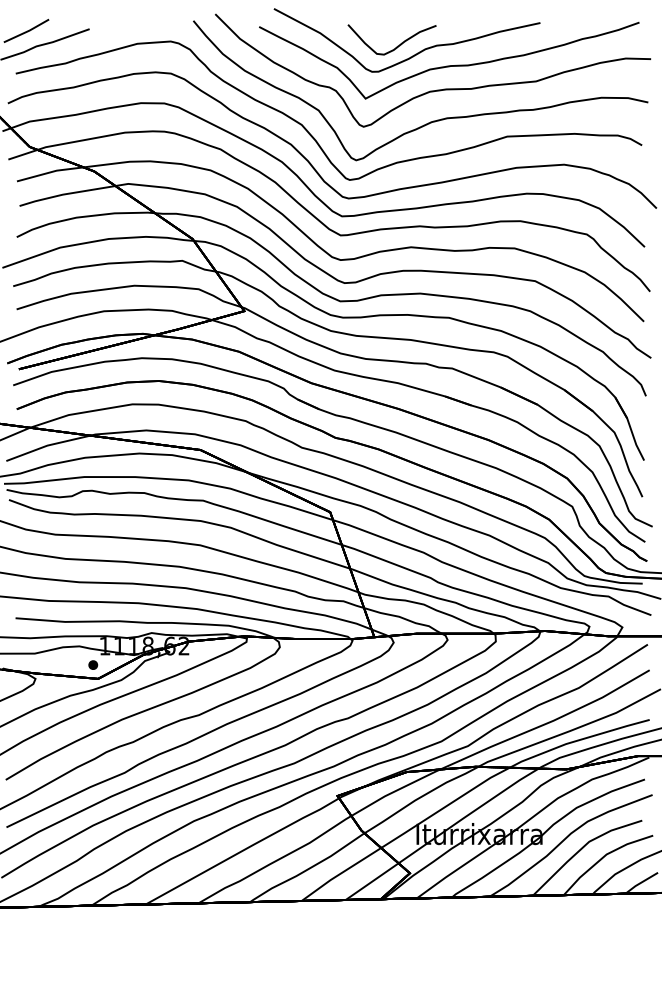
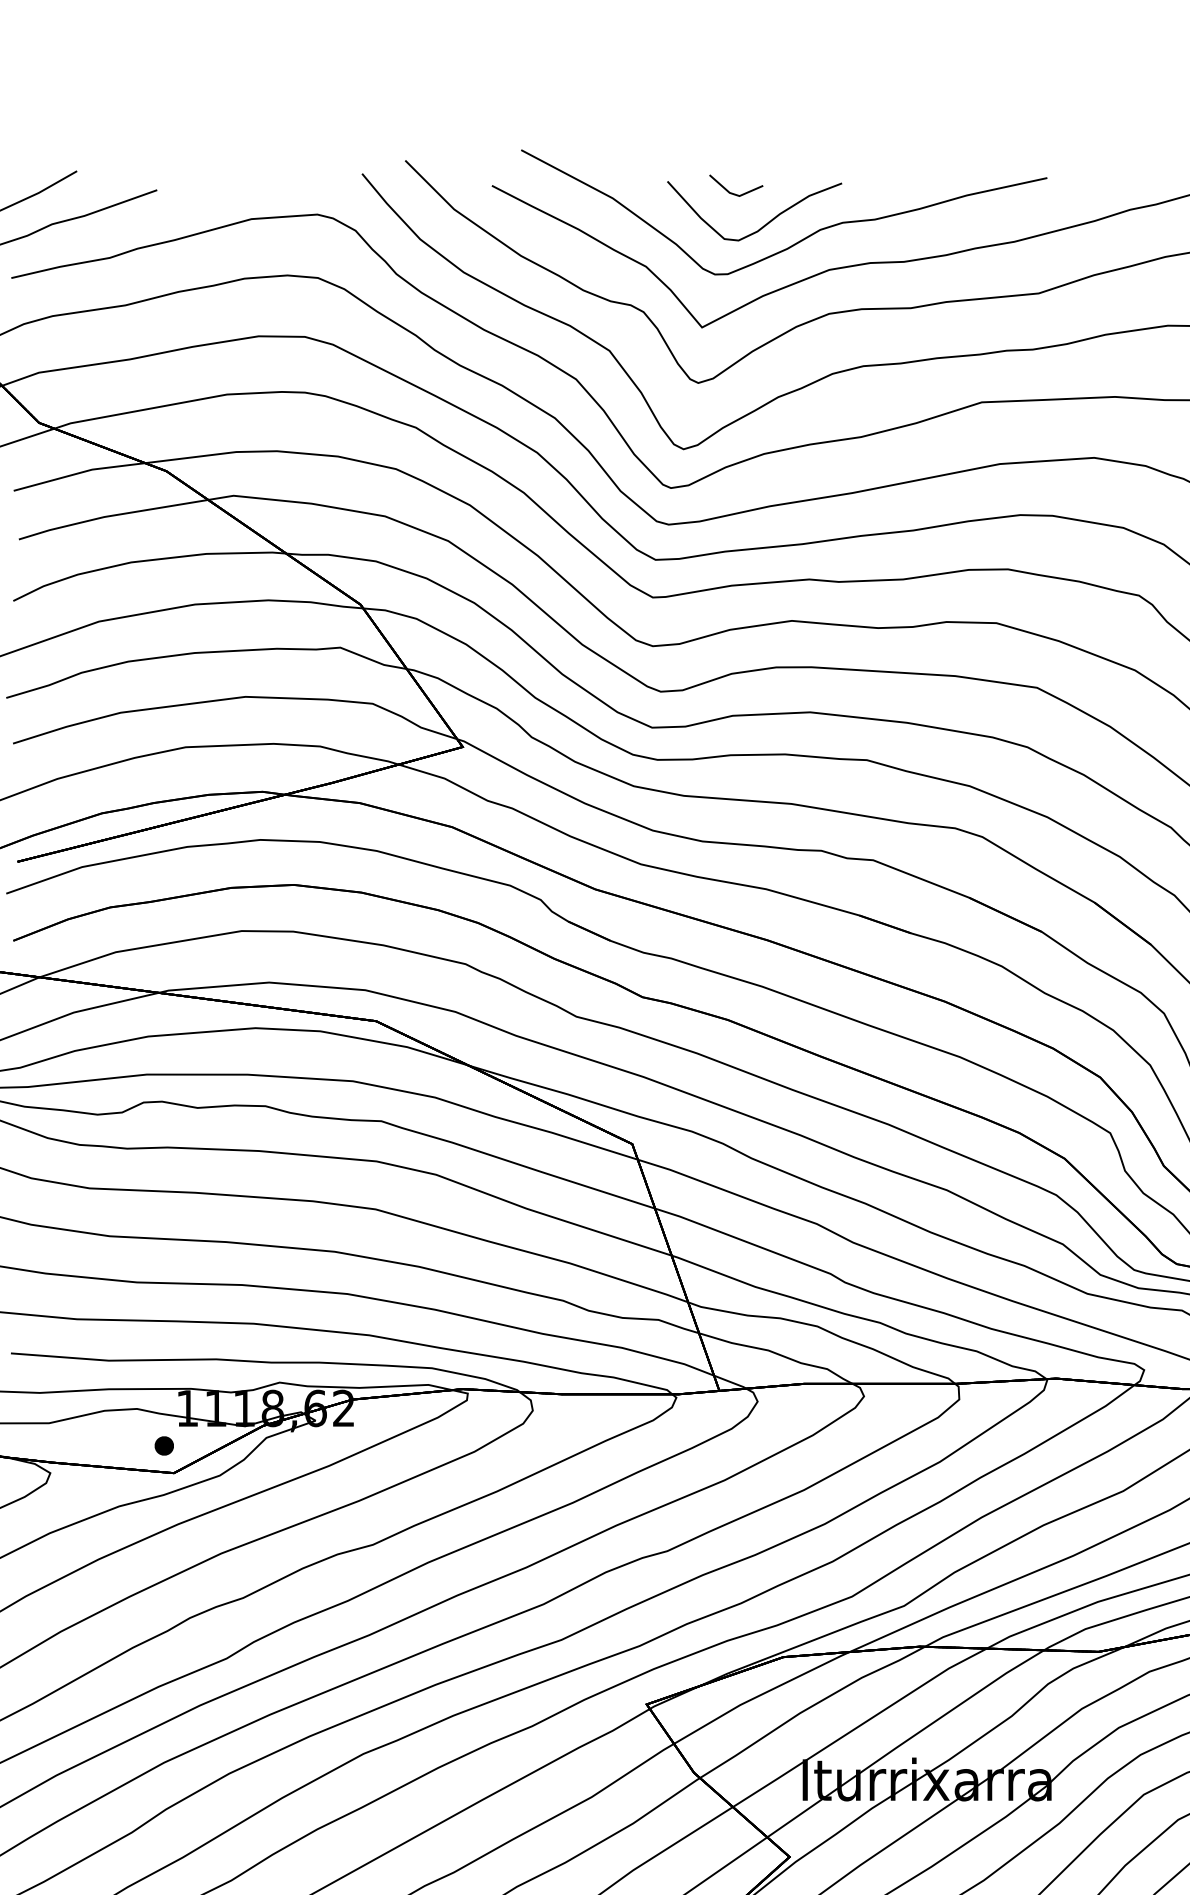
part: (382, 26) -> (735, 184), added

